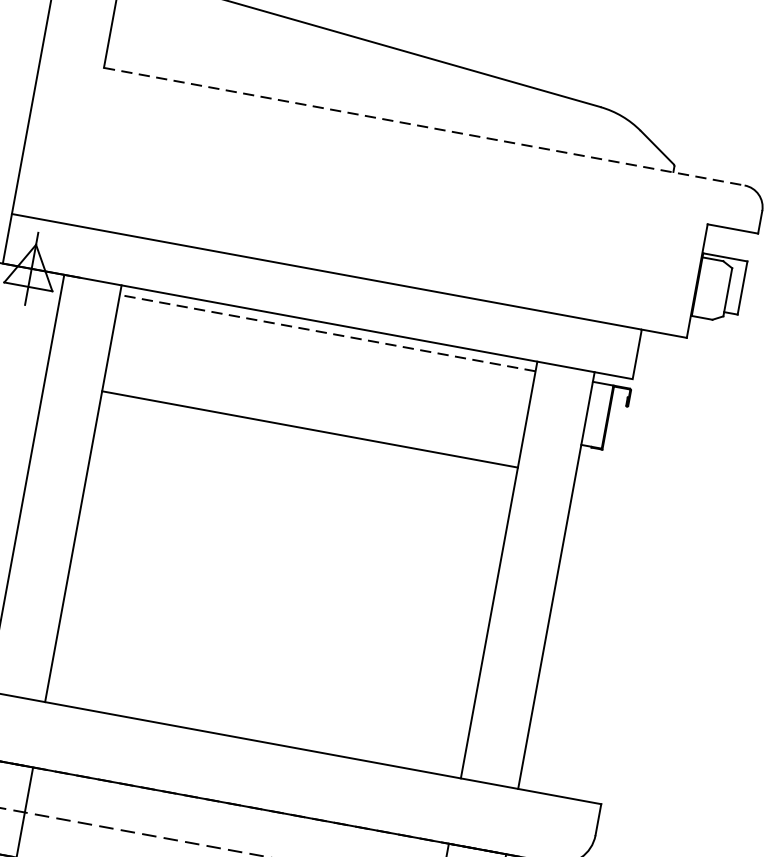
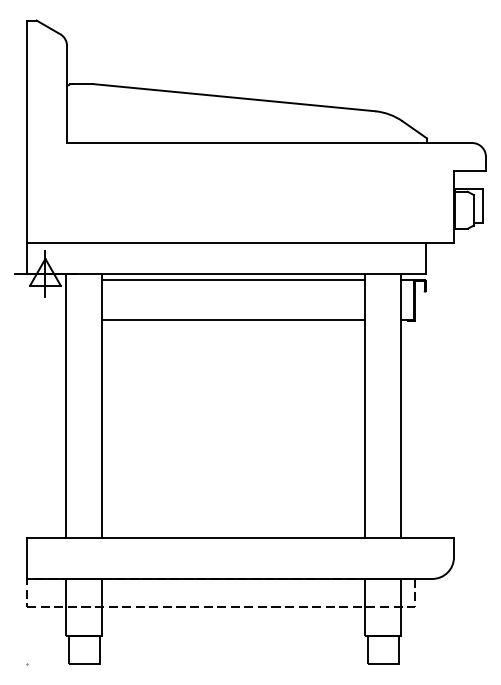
line: (423, 127) -> (269, 143), dashed -> solid
line: (327, 333) -> (233, 280), dashed -> solid
line: (309, 429) -> (233, 320), moved

